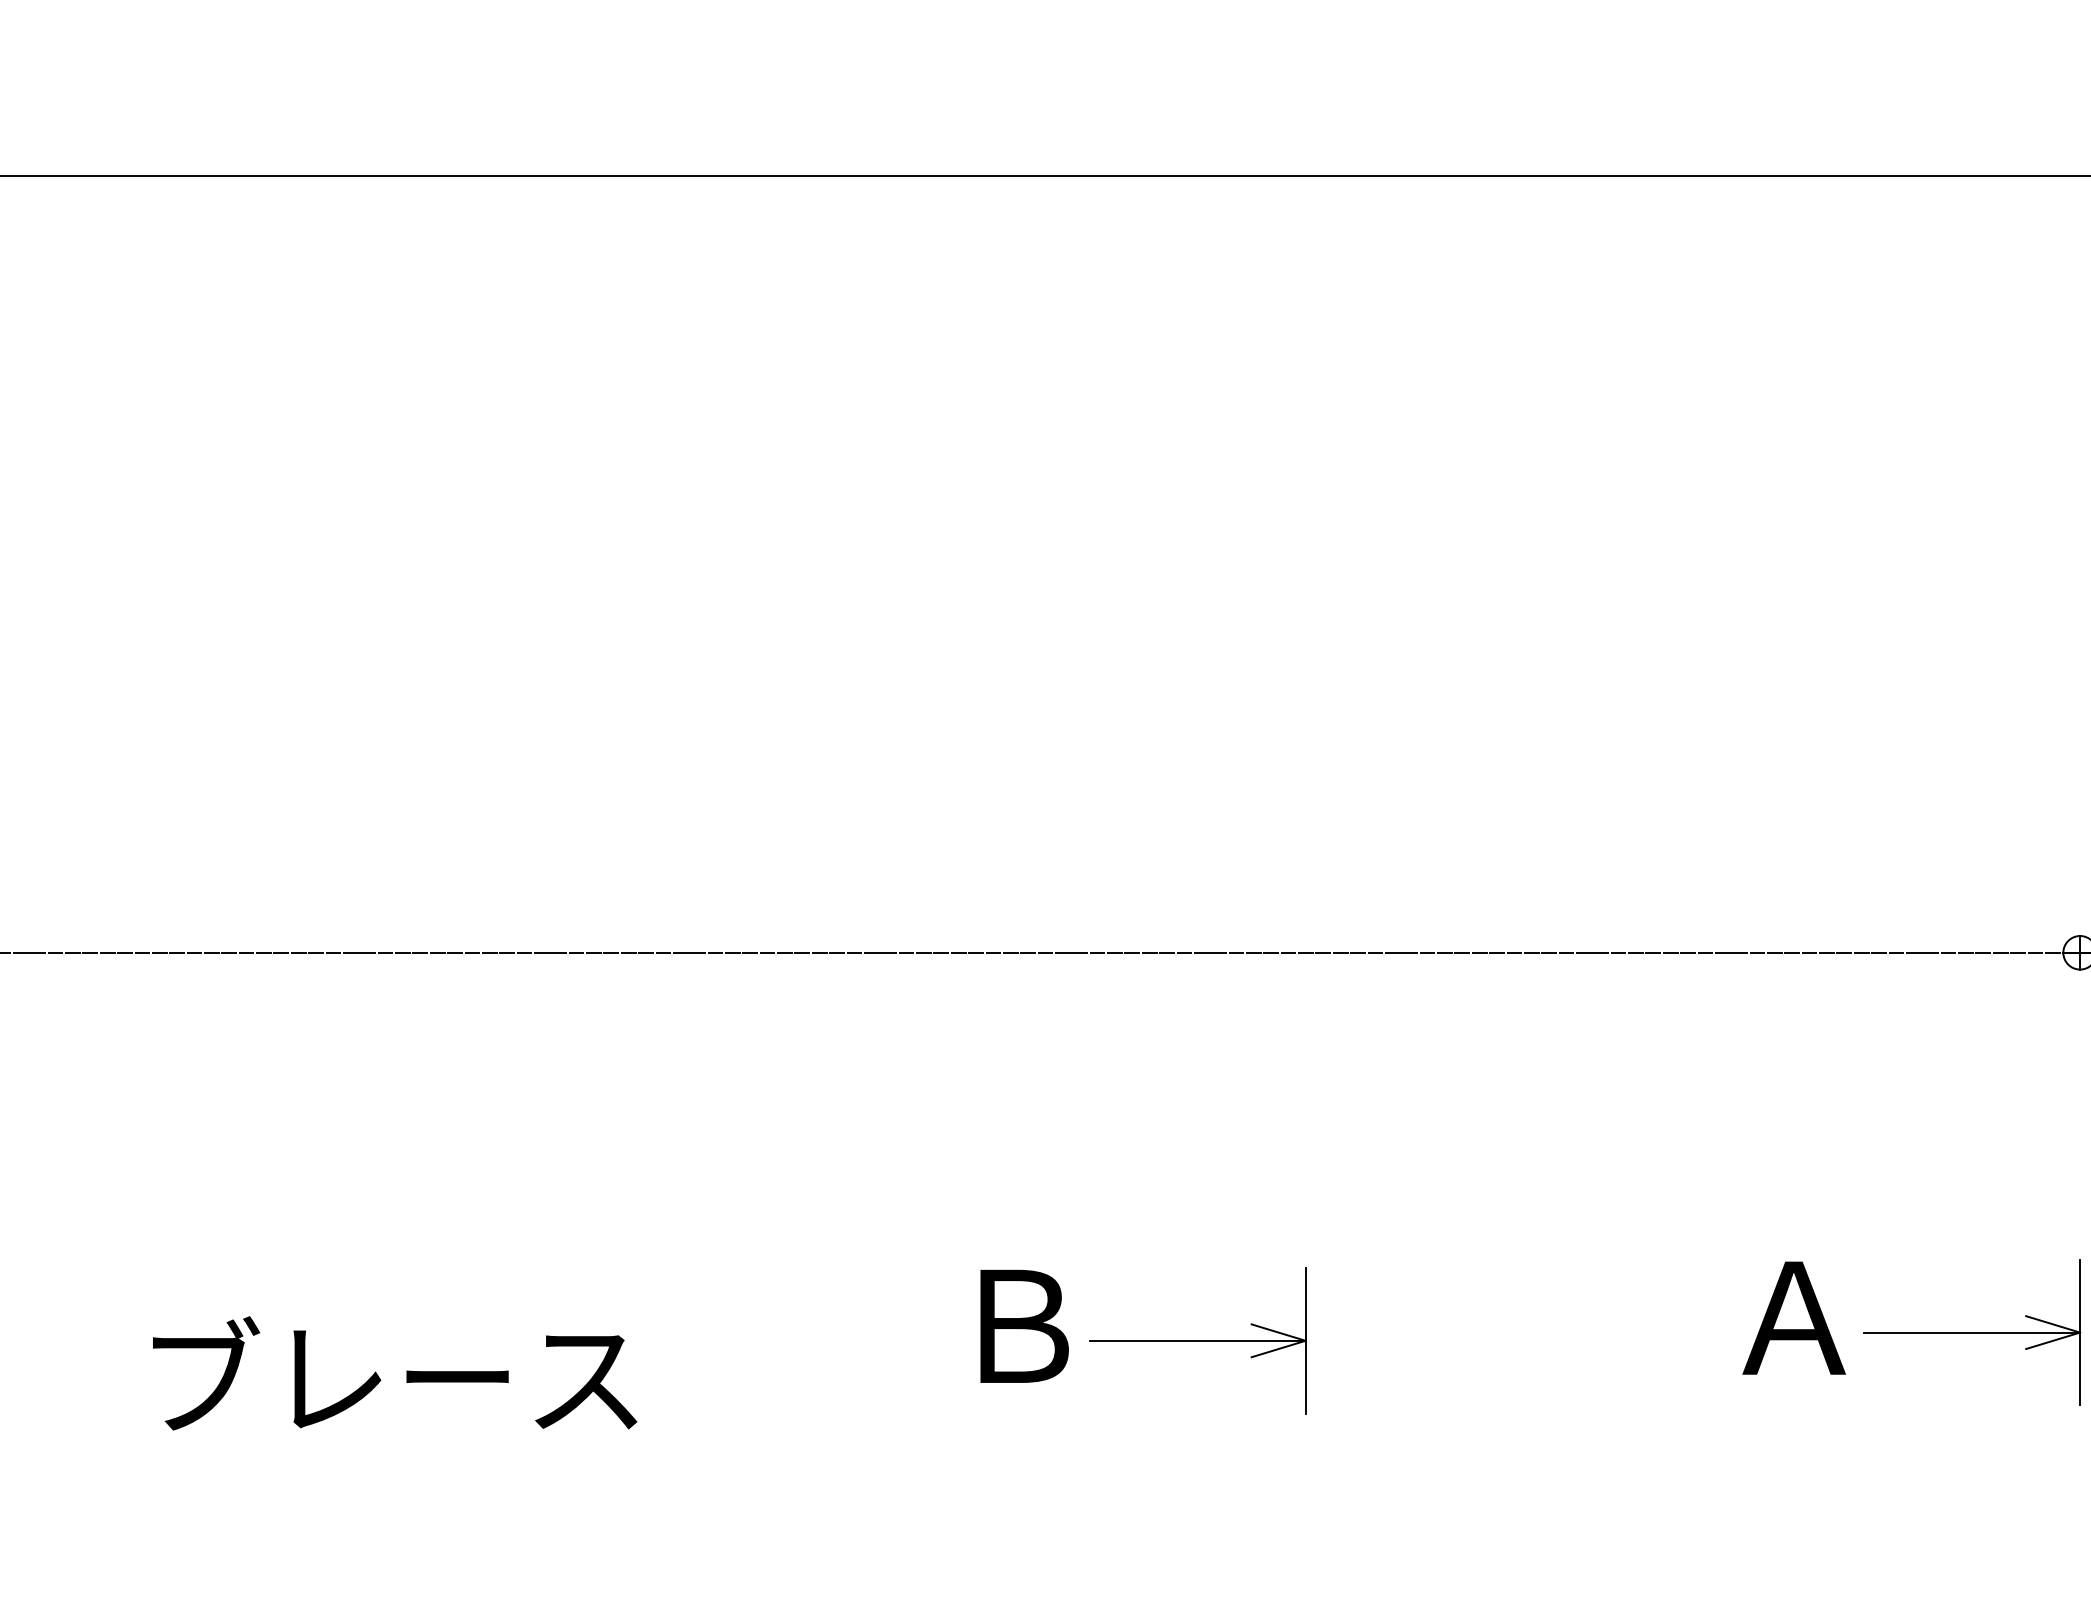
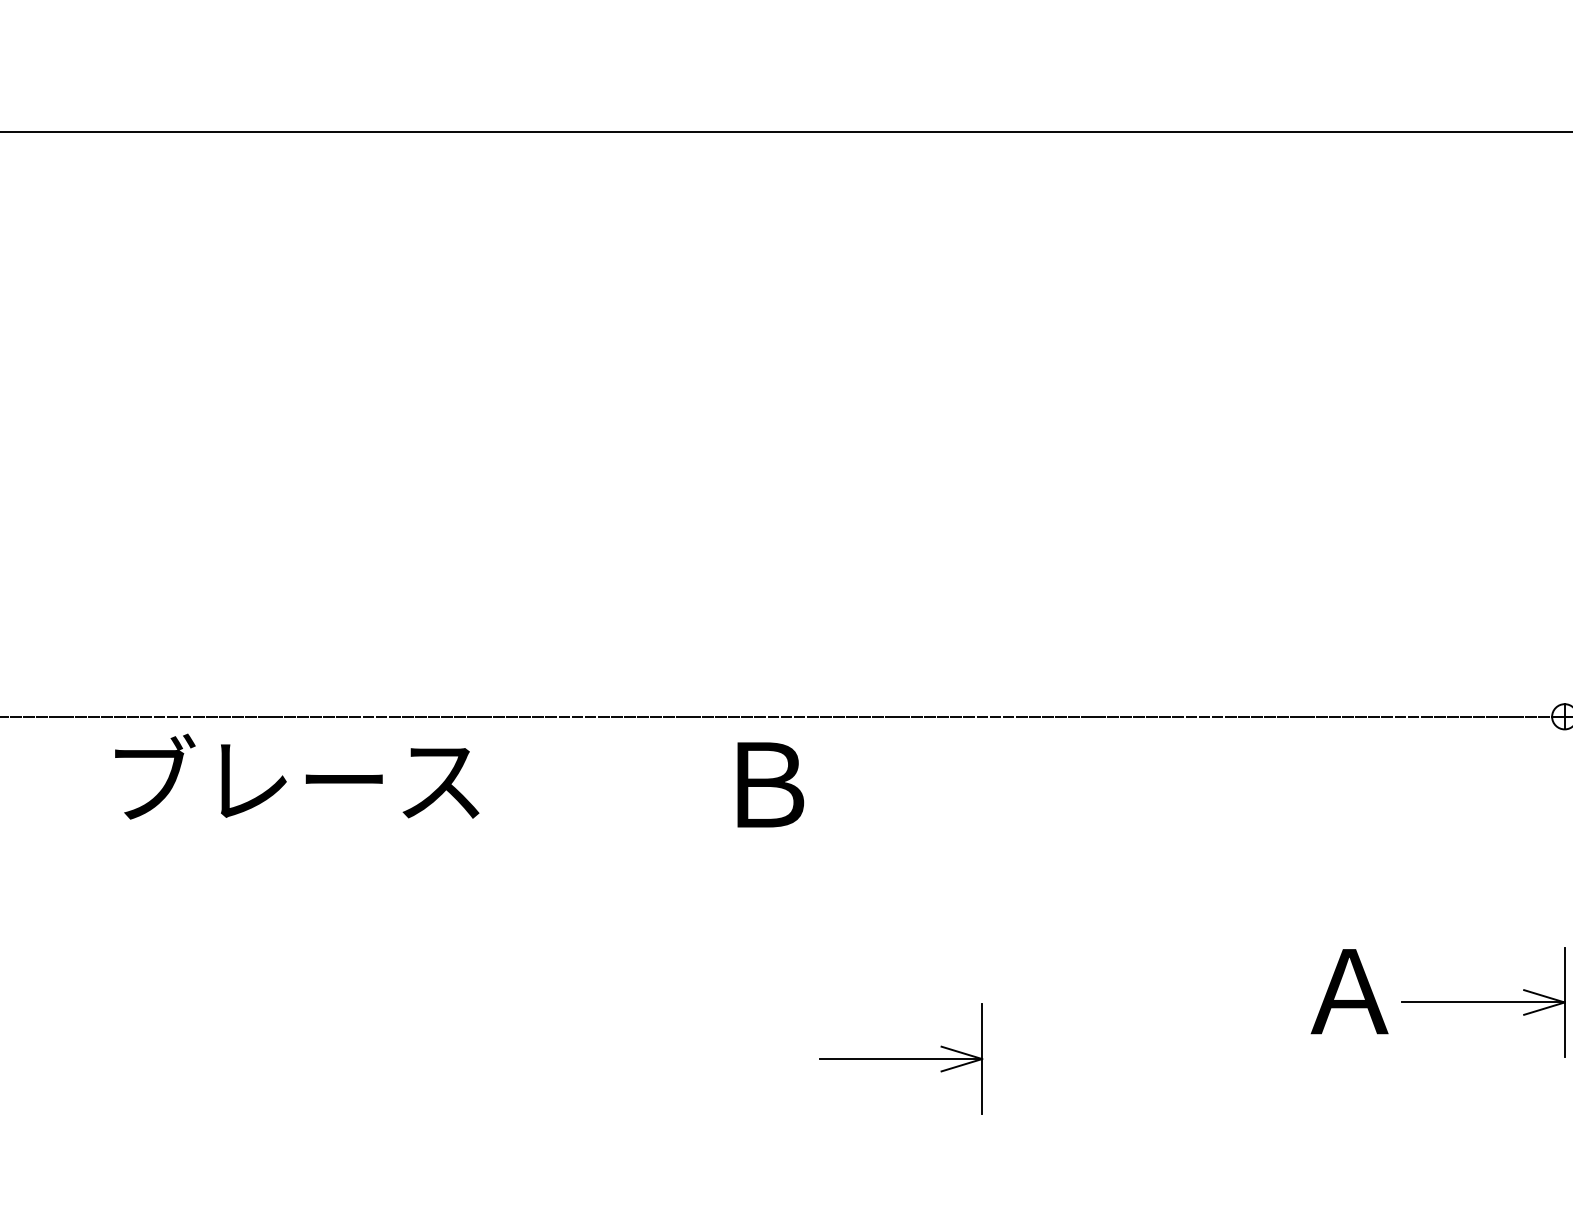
text: (1024, 1325) -> (770, 784), moved
part: (1197, 1340) -> (900, 1058), moved
text: (395, 1373) -> (297, 776), moved

